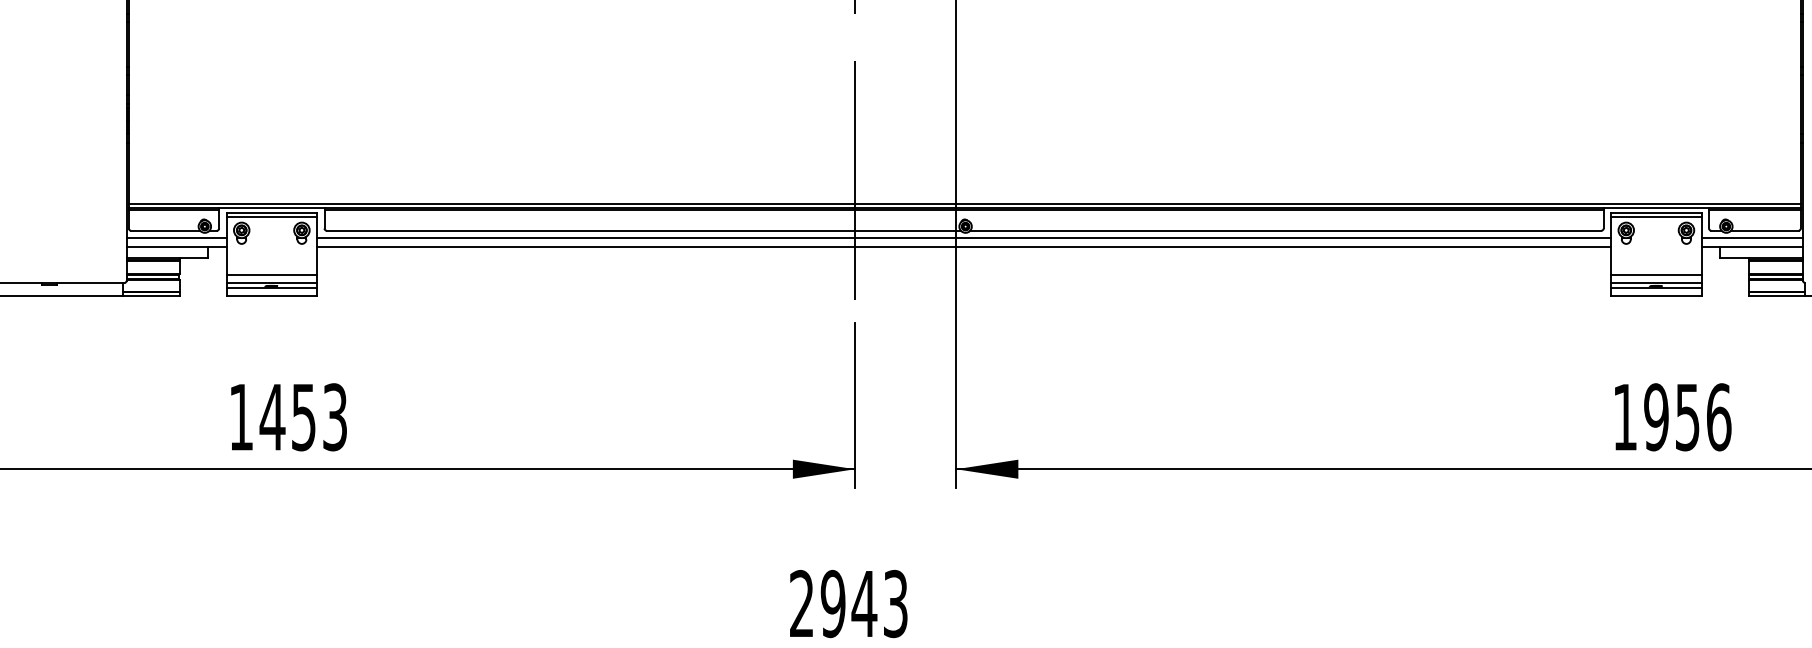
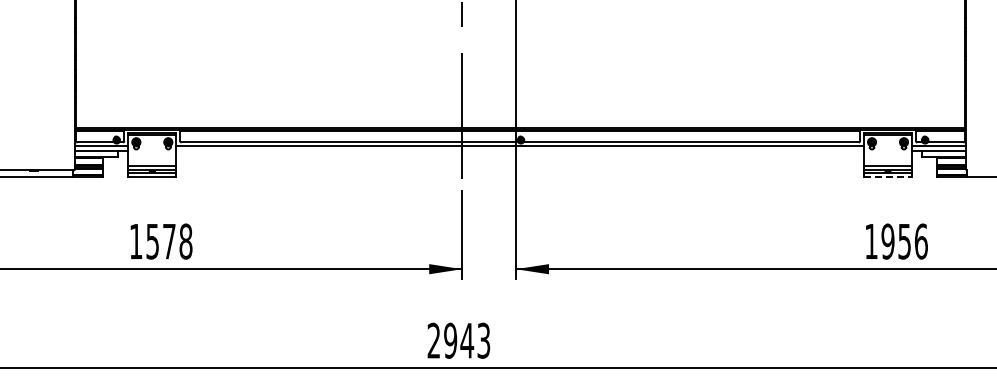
line: (964, 247) -> (520, 151), removed
line: (1657, 296) -> (888, 177), solid -> dashed
text: (302, 417) -> (168, 241), 1453 -> 1578

